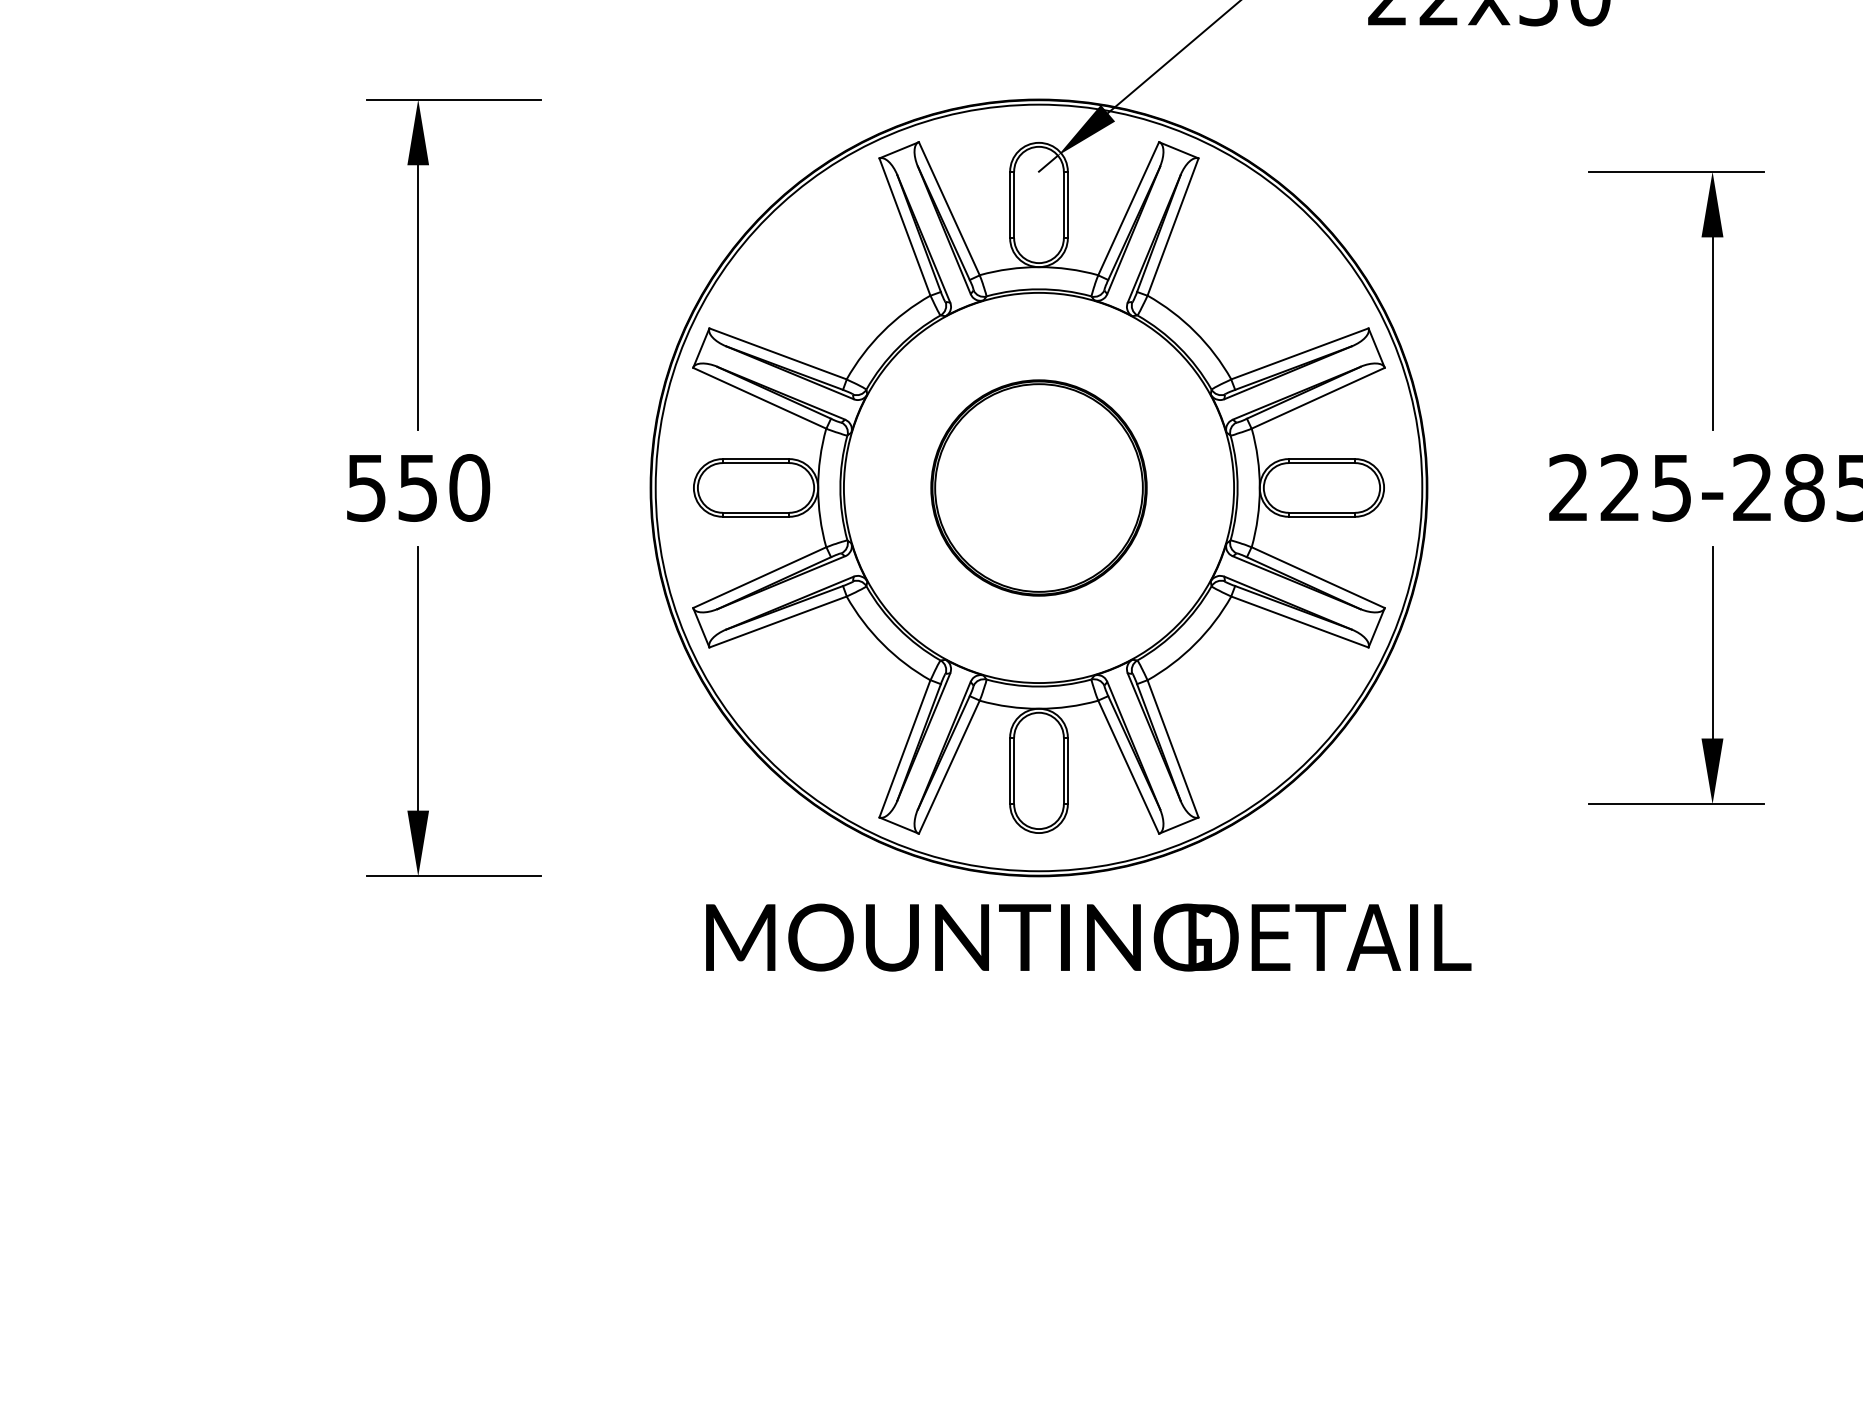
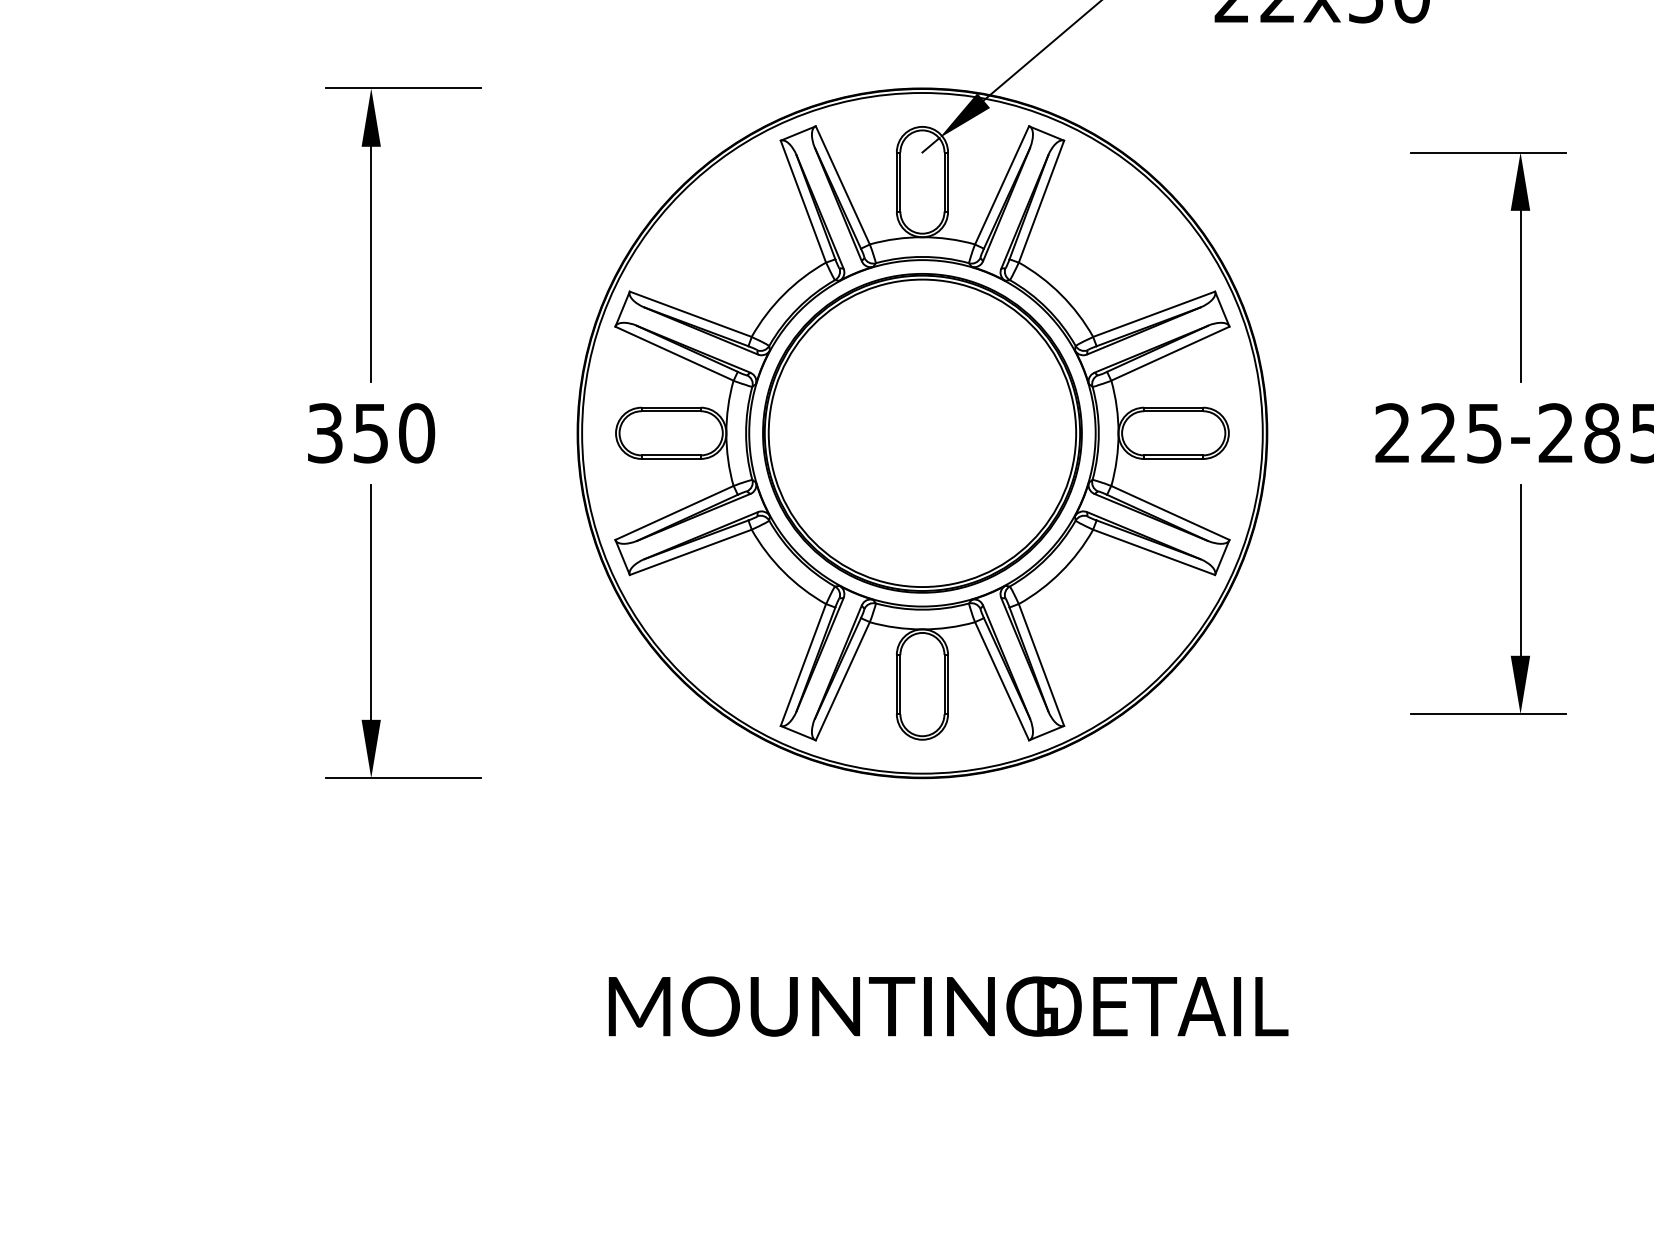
text: (366, 487) -> (325, 432), 550 -> 350
part: (1039, 488) -> (922, 433), size x1.67
text: (1088, 937) -> (948, 1006), moved

